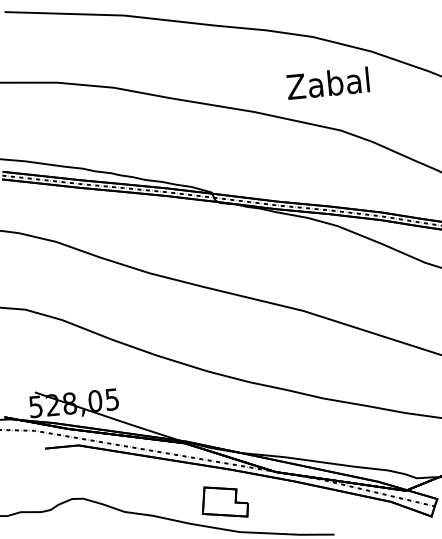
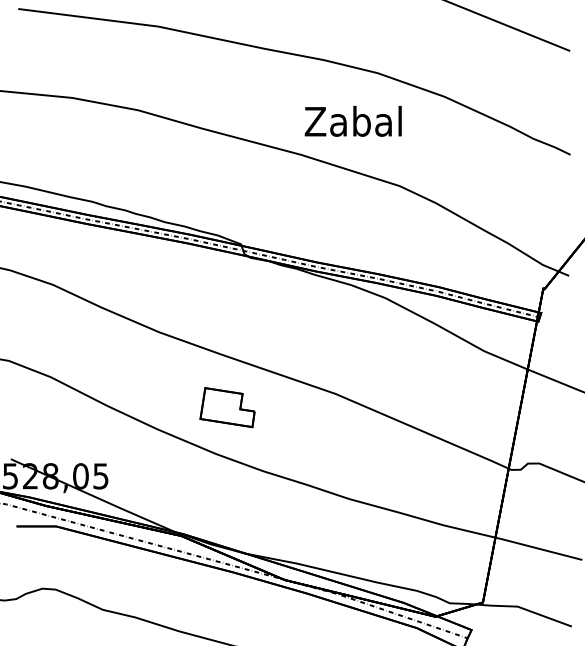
text: (327, 82) -> (352, 120), moved
part: (224, 502) -> (227, 407), moved

